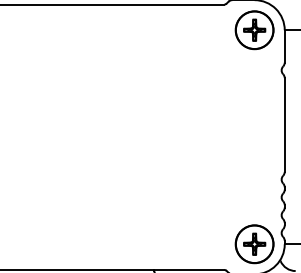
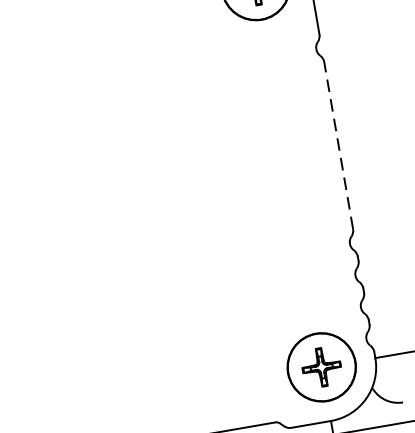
line: (284, 125) -> (338, 146), solid -> dashed

